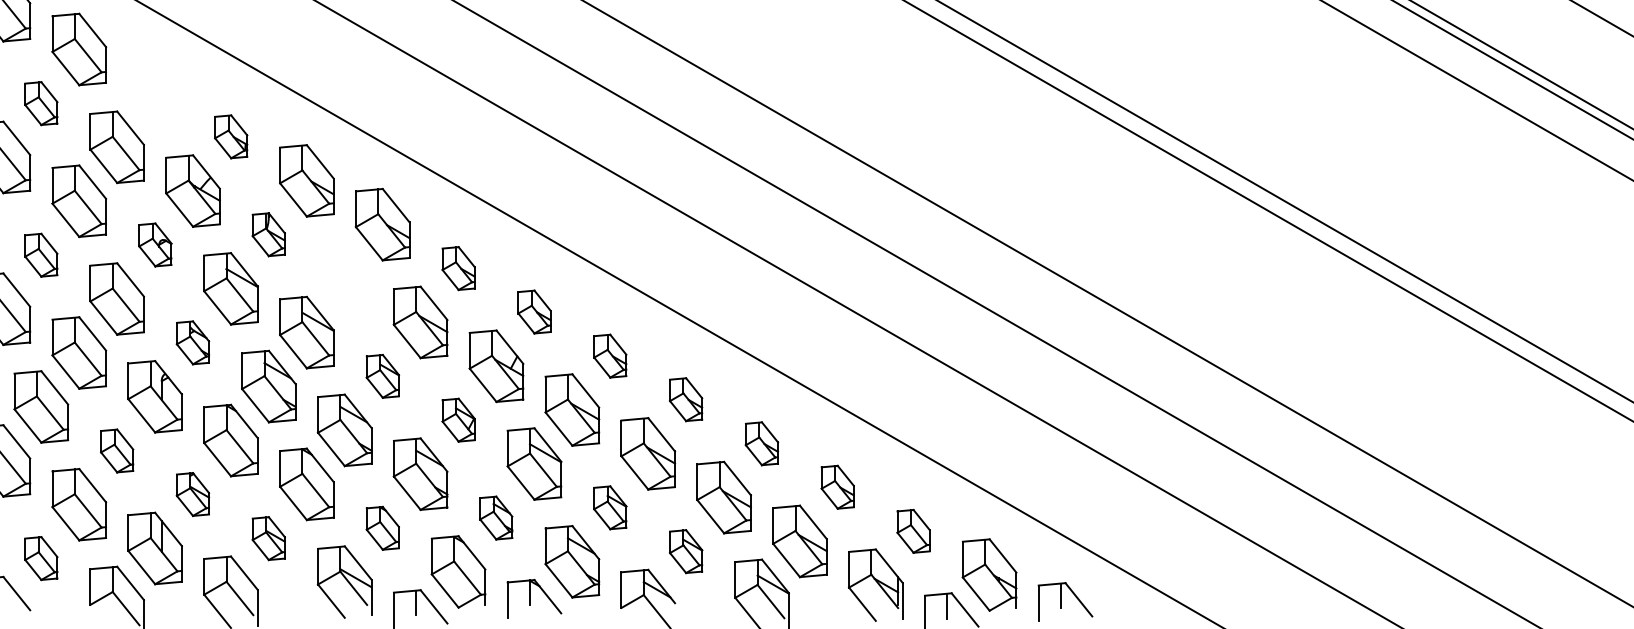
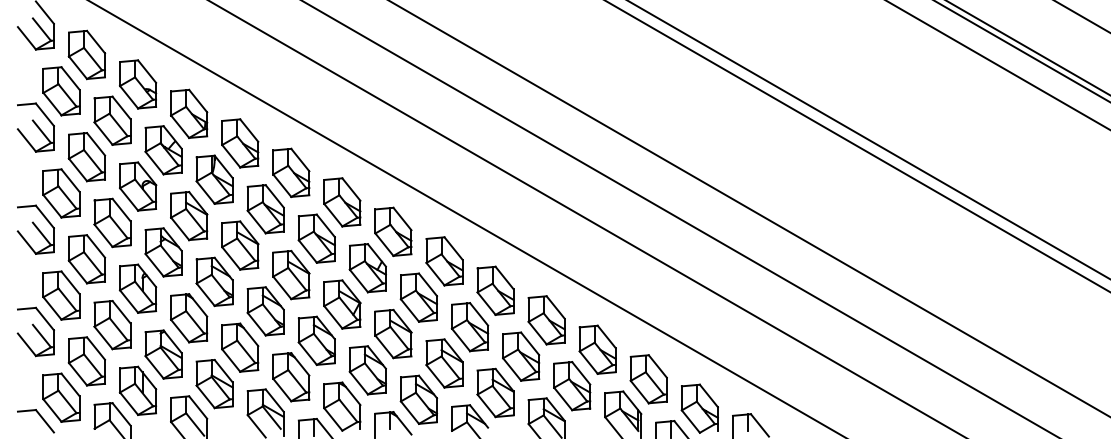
part: (155, 93) -> (138, 84), added
part: (41, 103) -> (61, 91), size x1.67
part: (231, 136) -> (189, 113), size x1.67
part: (268, 234) -> (214, 179), size x1.67
part: (155, 244) -> (138, 186), size x1.67
part: (41, 255) -> (61, 193), size x1.67
part: (458, 268) -> (342, 202), size x1.67
part: (344, 279) -> (265, 209), added
part: (534, 311) -> (393, 231), size x1.67
part: (192, 342) -> (163, 252), size x1.67
part: (610, 356) -> (444, 261), size x1.67
part: (383, 375) -> (291, 274), size x1.67
part: (686, 399) -> (495, 290), size x1.67
part: (458, 420) -> (342, 304), size x1.67
part: (761, 443) -> (546, 320), size x1.67
part: (117, 451) -> (112, 325), size x1.67
part: (837, 487) -> (597, 349), size x1.67
part: (192, 494) -> (163, 354), size x1.67
part: (610, 507) -> (444, 363), size x1.67
part: (495, 518) -> (367, 370), size x1.67
part: (383, 528) -> (291, 377), size x1.67
part: (913, 531) -> (648, 379), size x1.67
part: (268, 539) -> (214, 384), size x1.67
part: (686, 550) -> (495, 392), size x1.67
part: (41, 558) -> (61, 397), size x1.67

